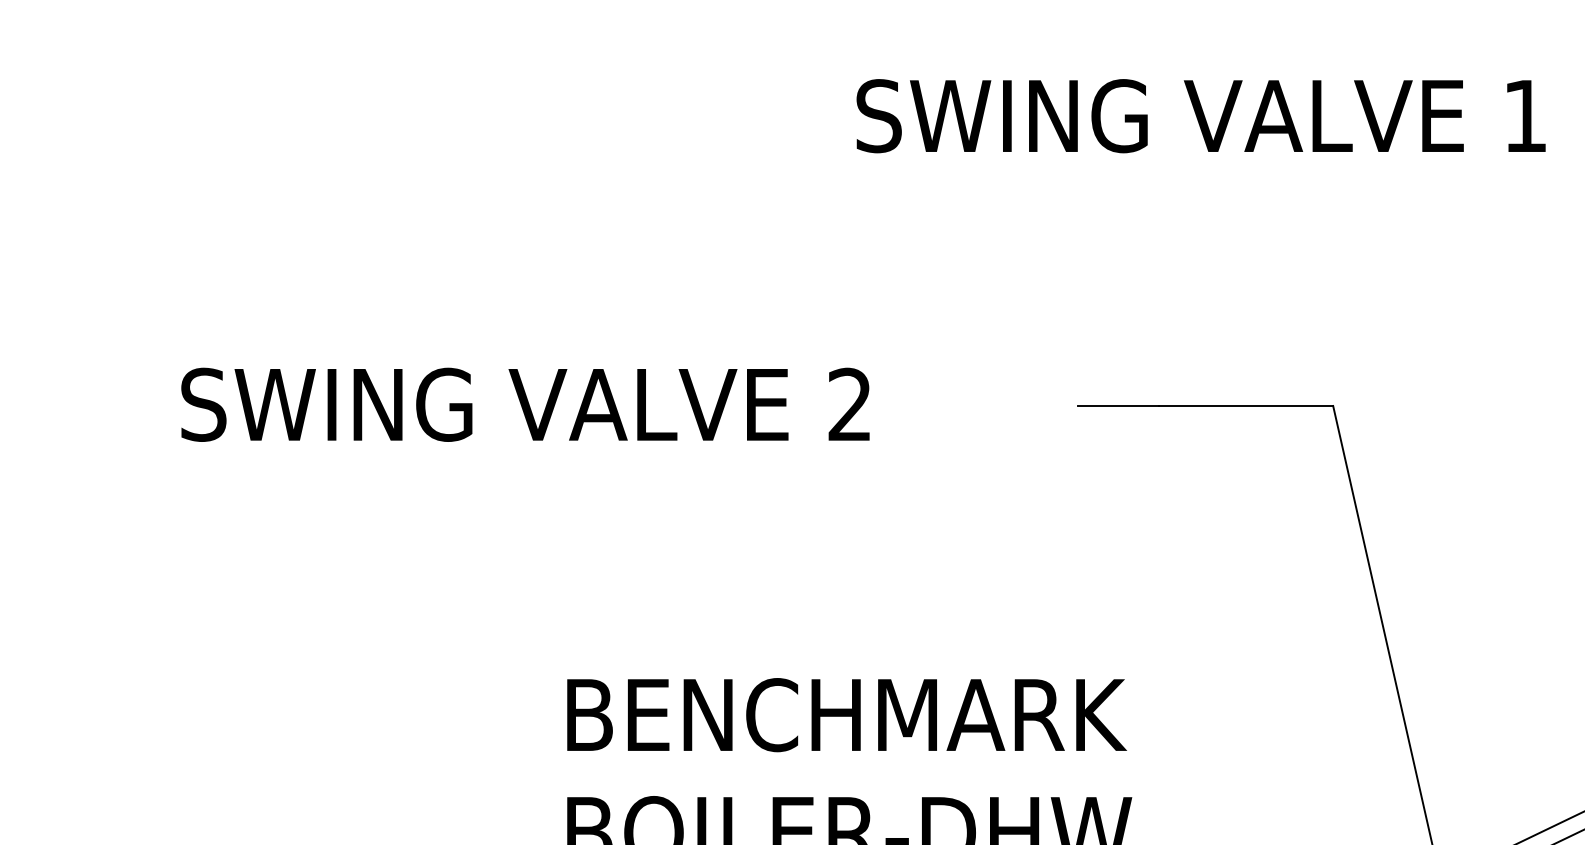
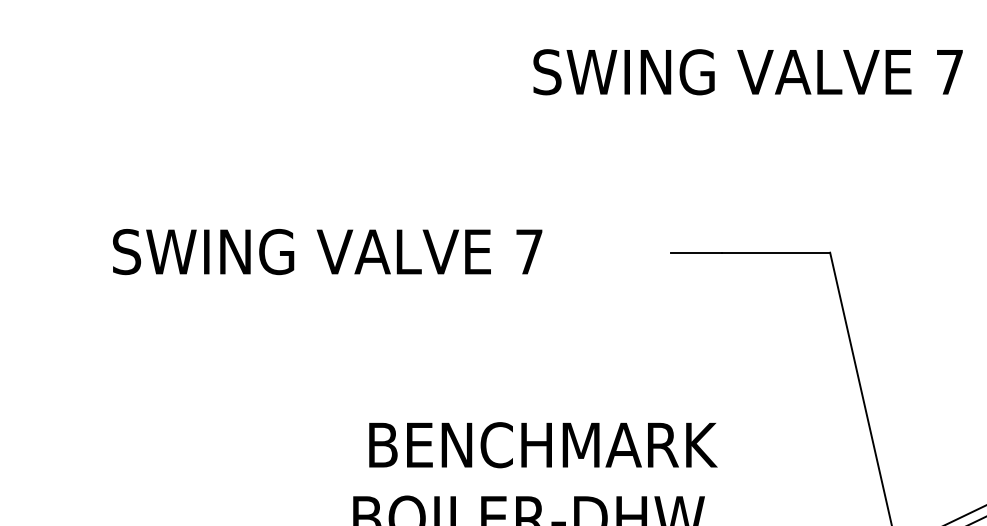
text: (1524, 116) -> (949, 72), 1 -> 7
text: (850, 404) -> (529, 251), 2 -> 7
text: (847, 715) -> (543, 445), moved

